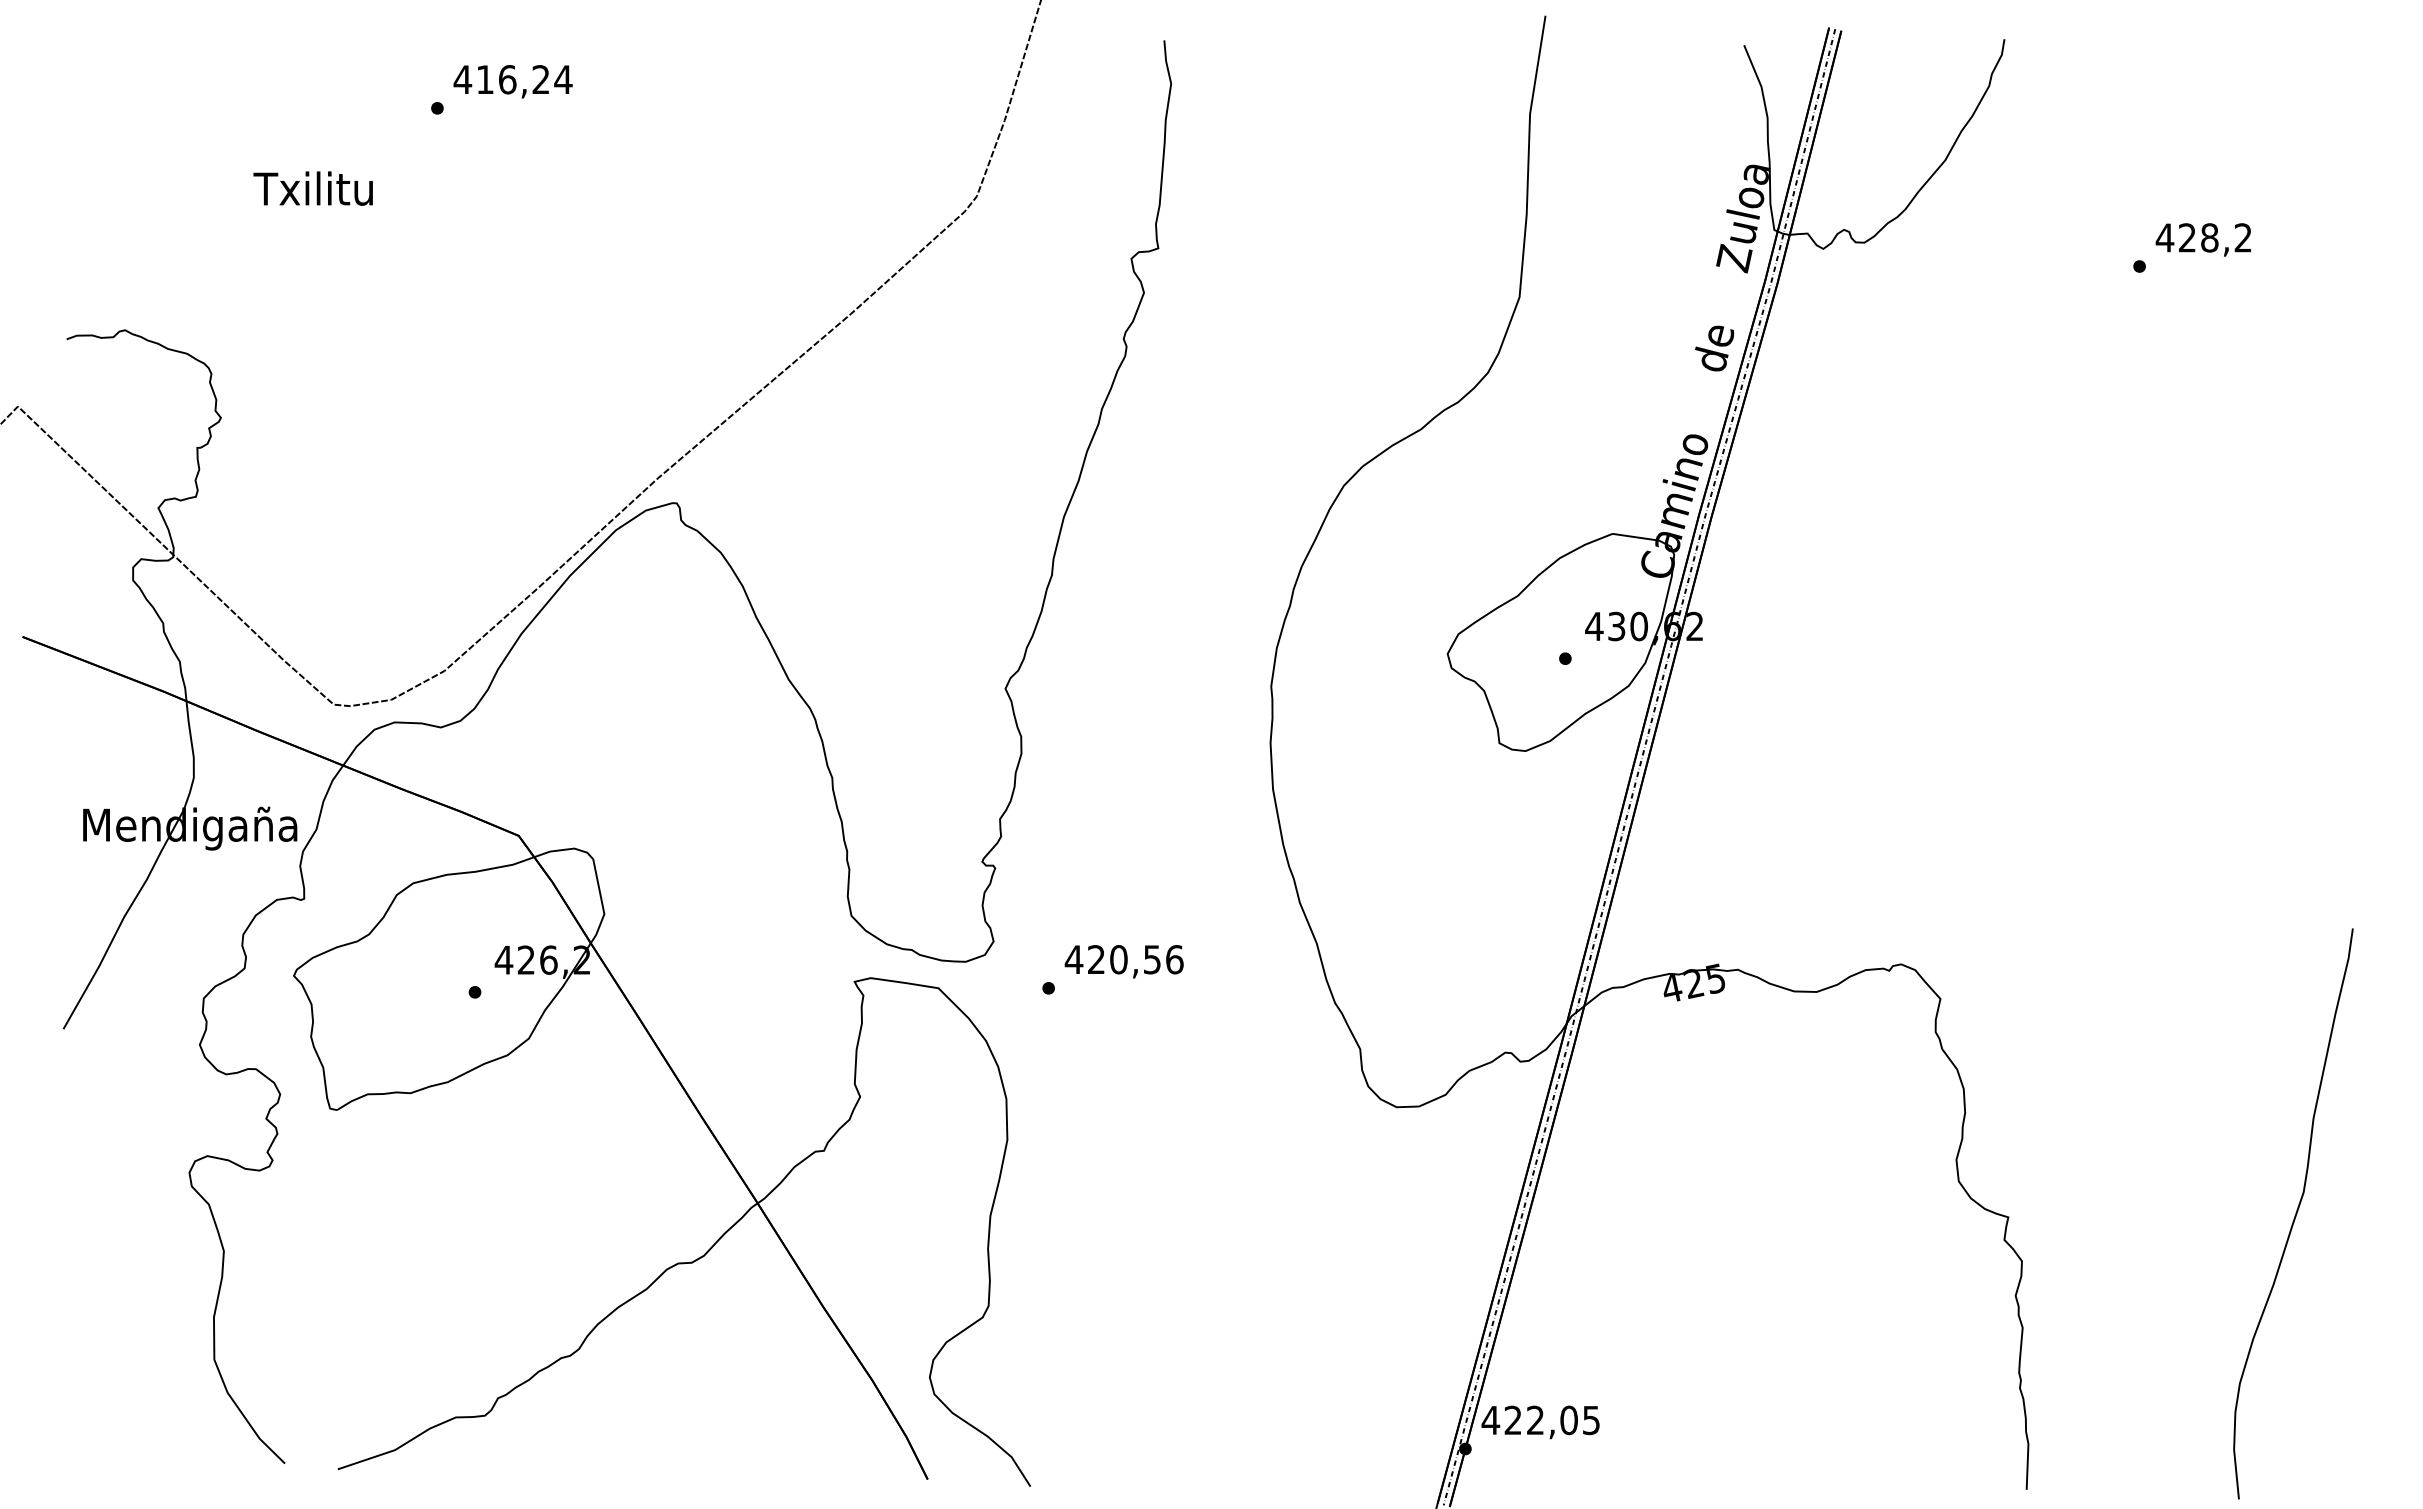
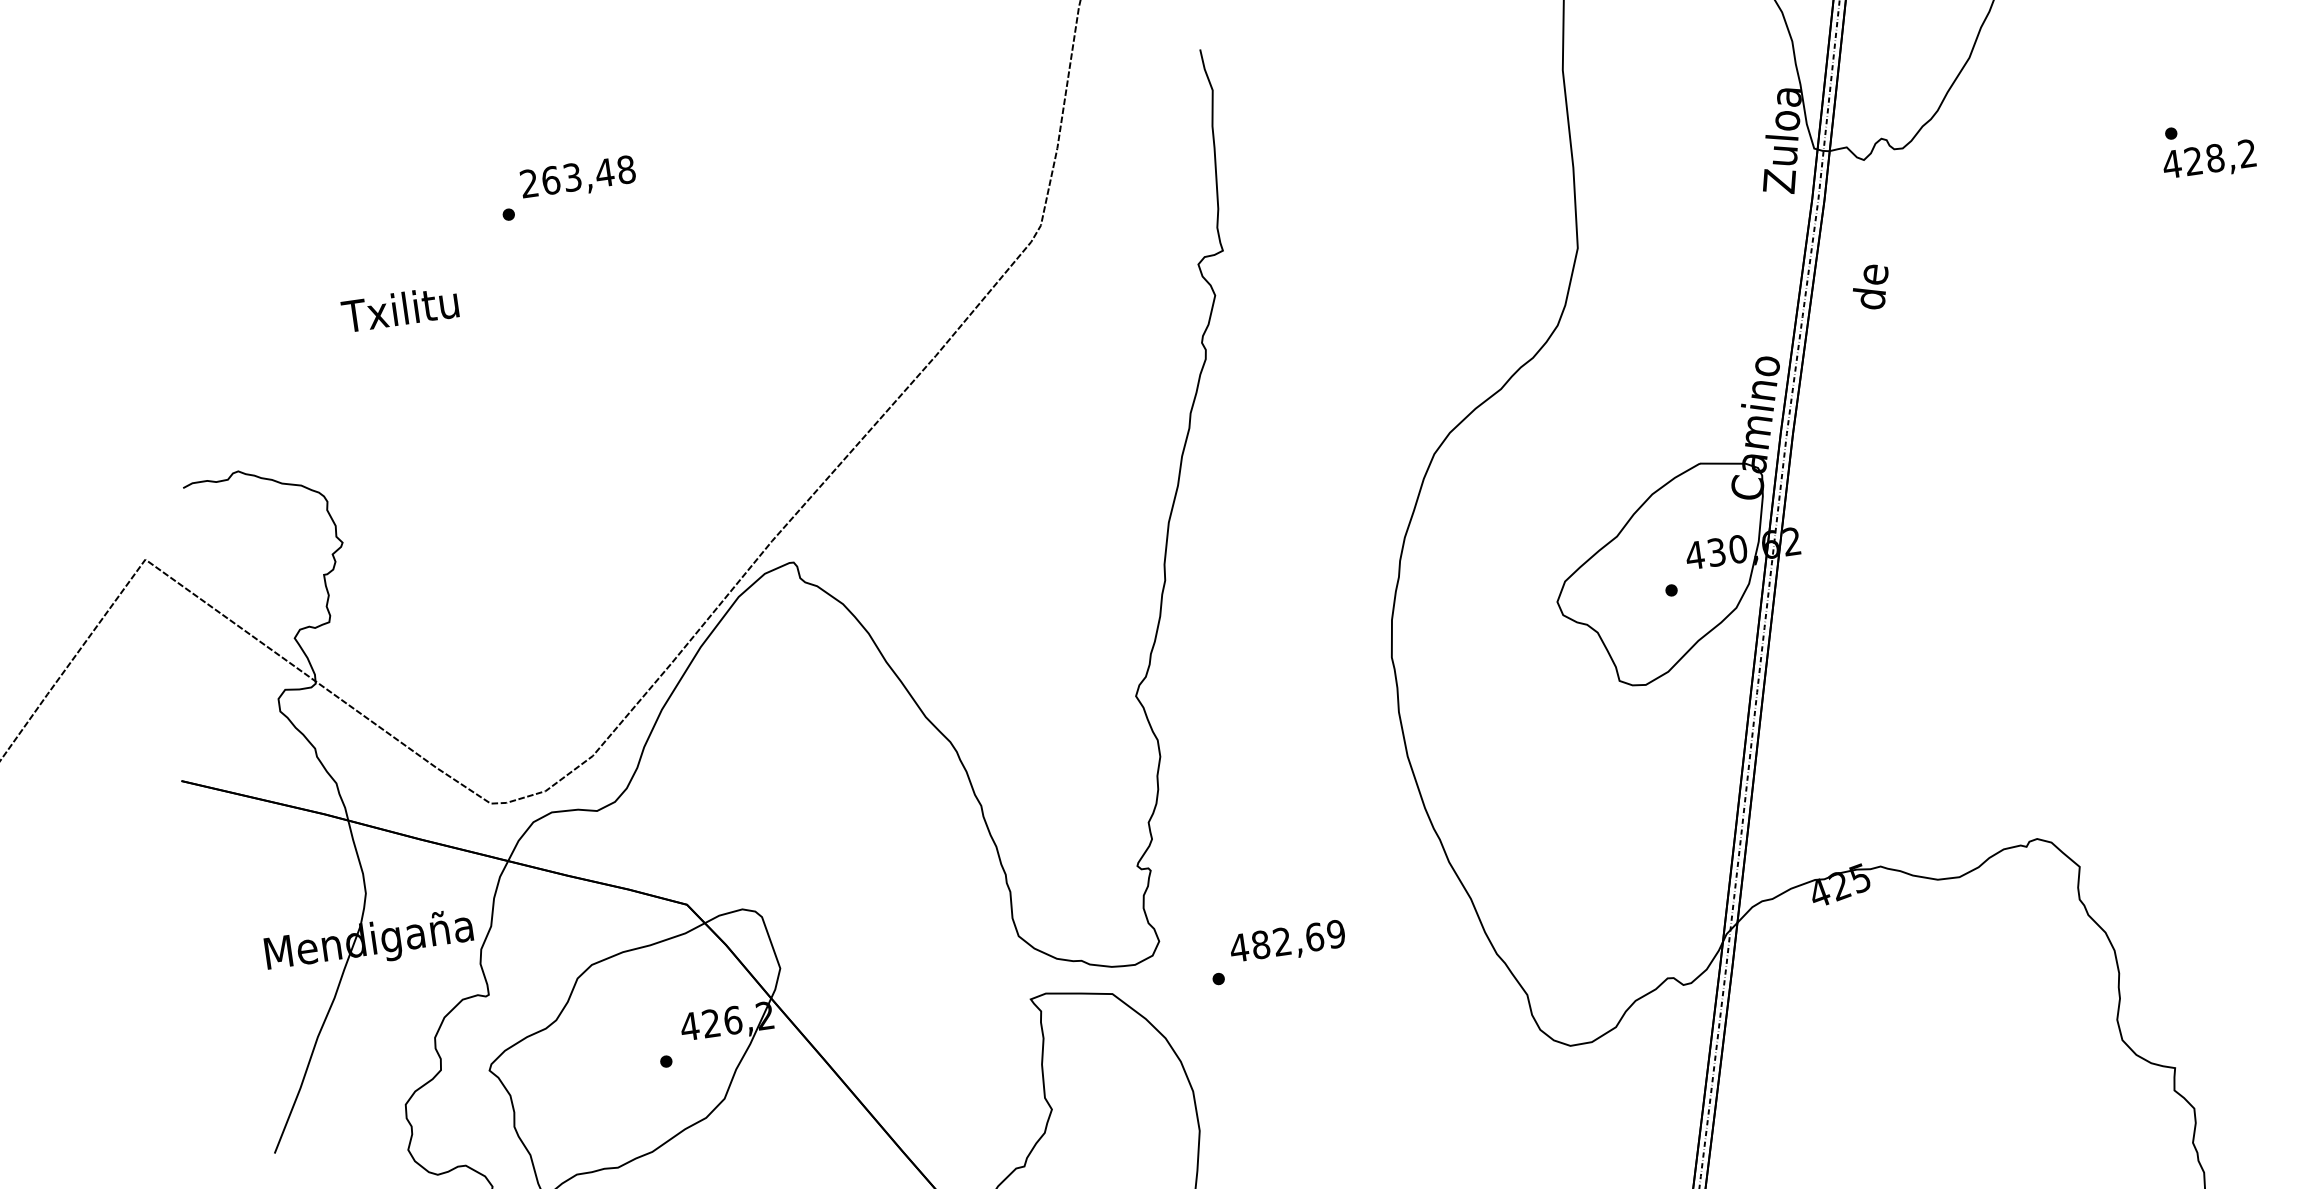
text: (512, 79) -> (577, 176), 416,24 -> 263,48
text: (2202, 239) -> (2208, 160), moved
text: (1714, 348) -> (1871, 287), moved
text: (1135, 959) -> (1298, 939), 420,56 -> 482,69

